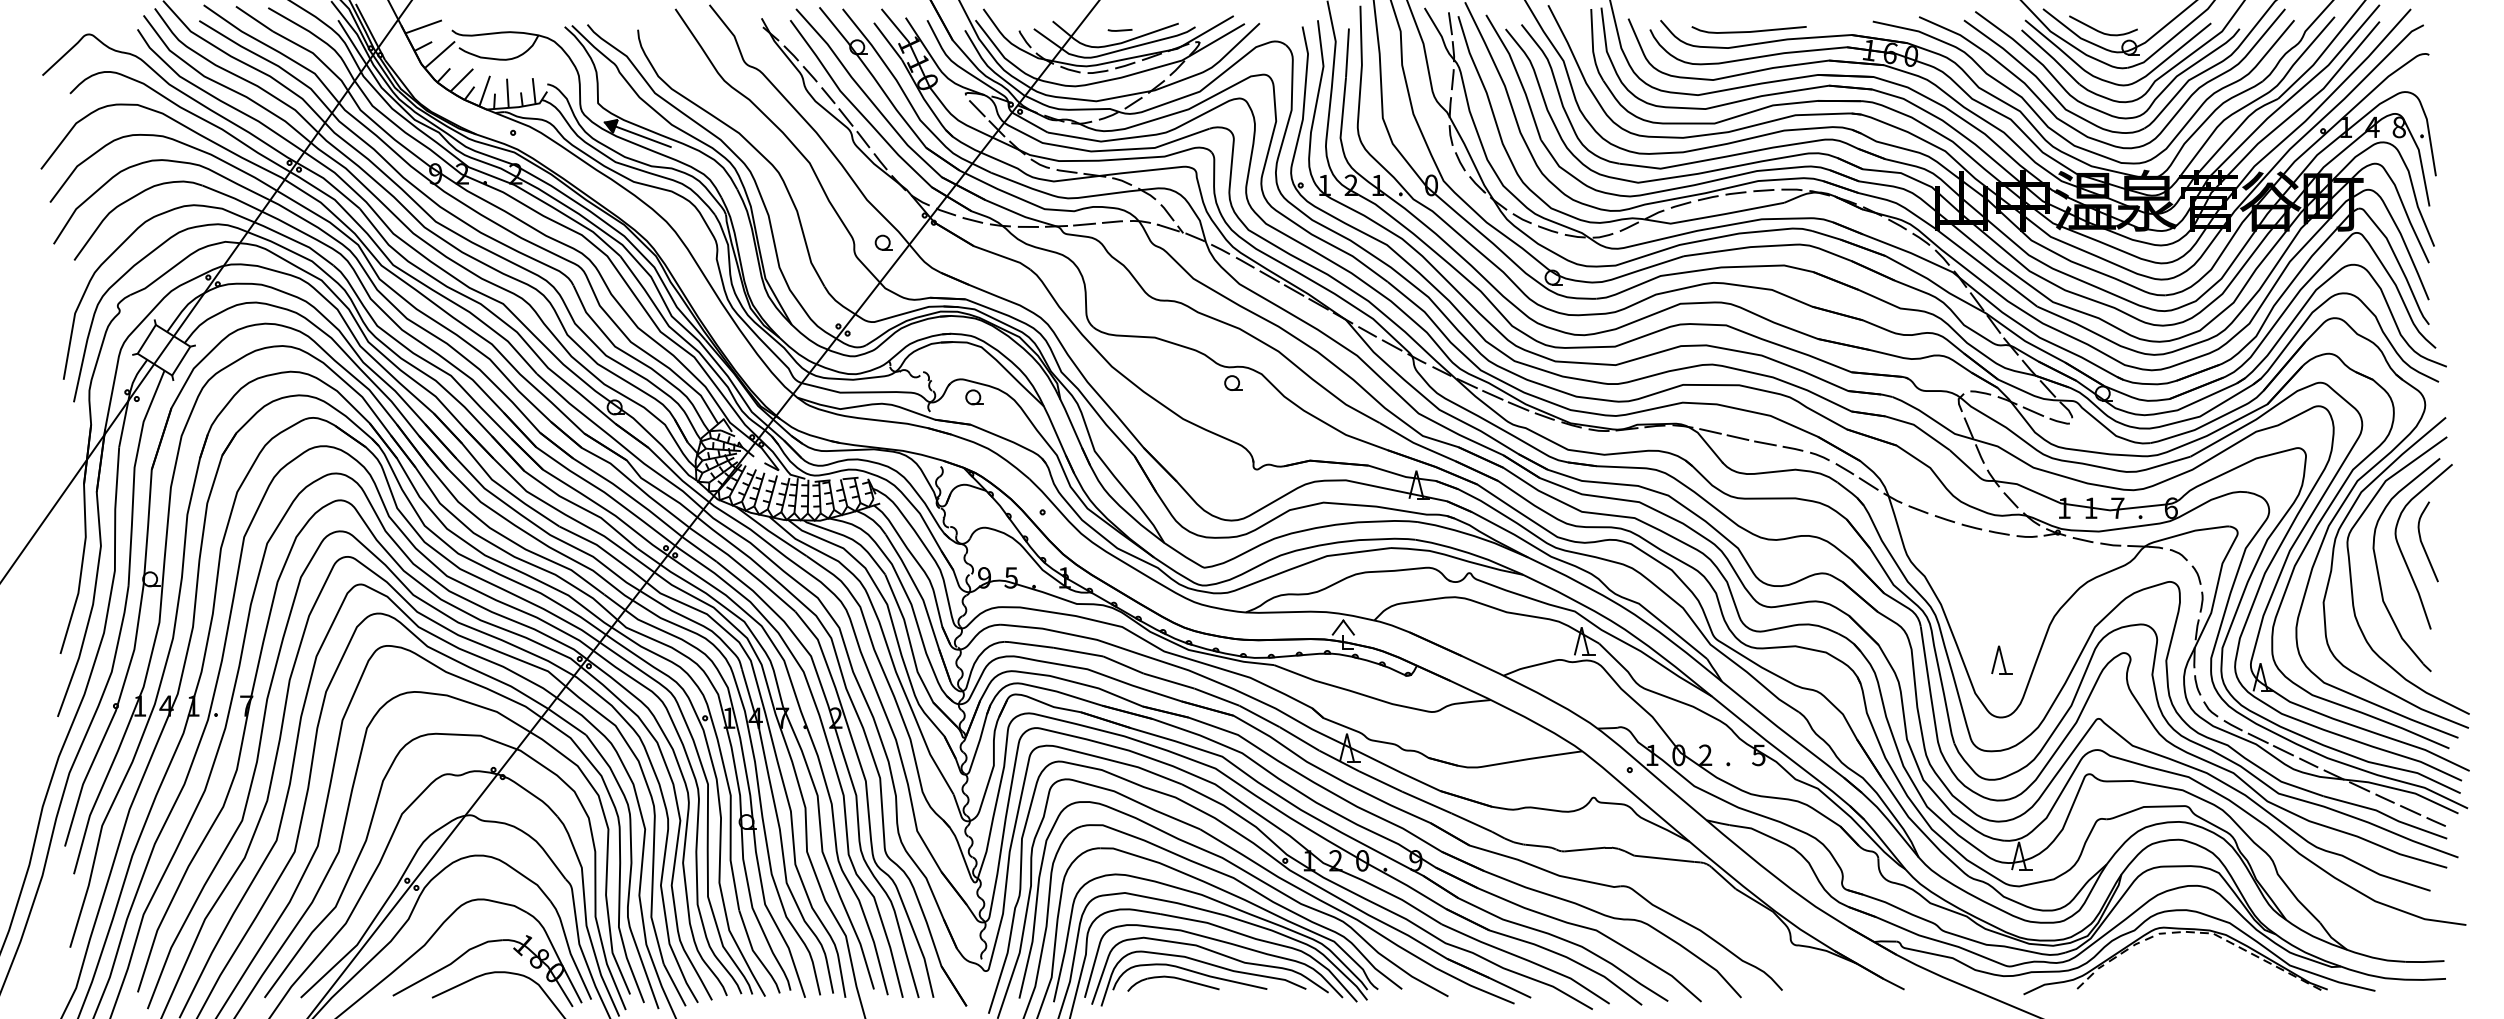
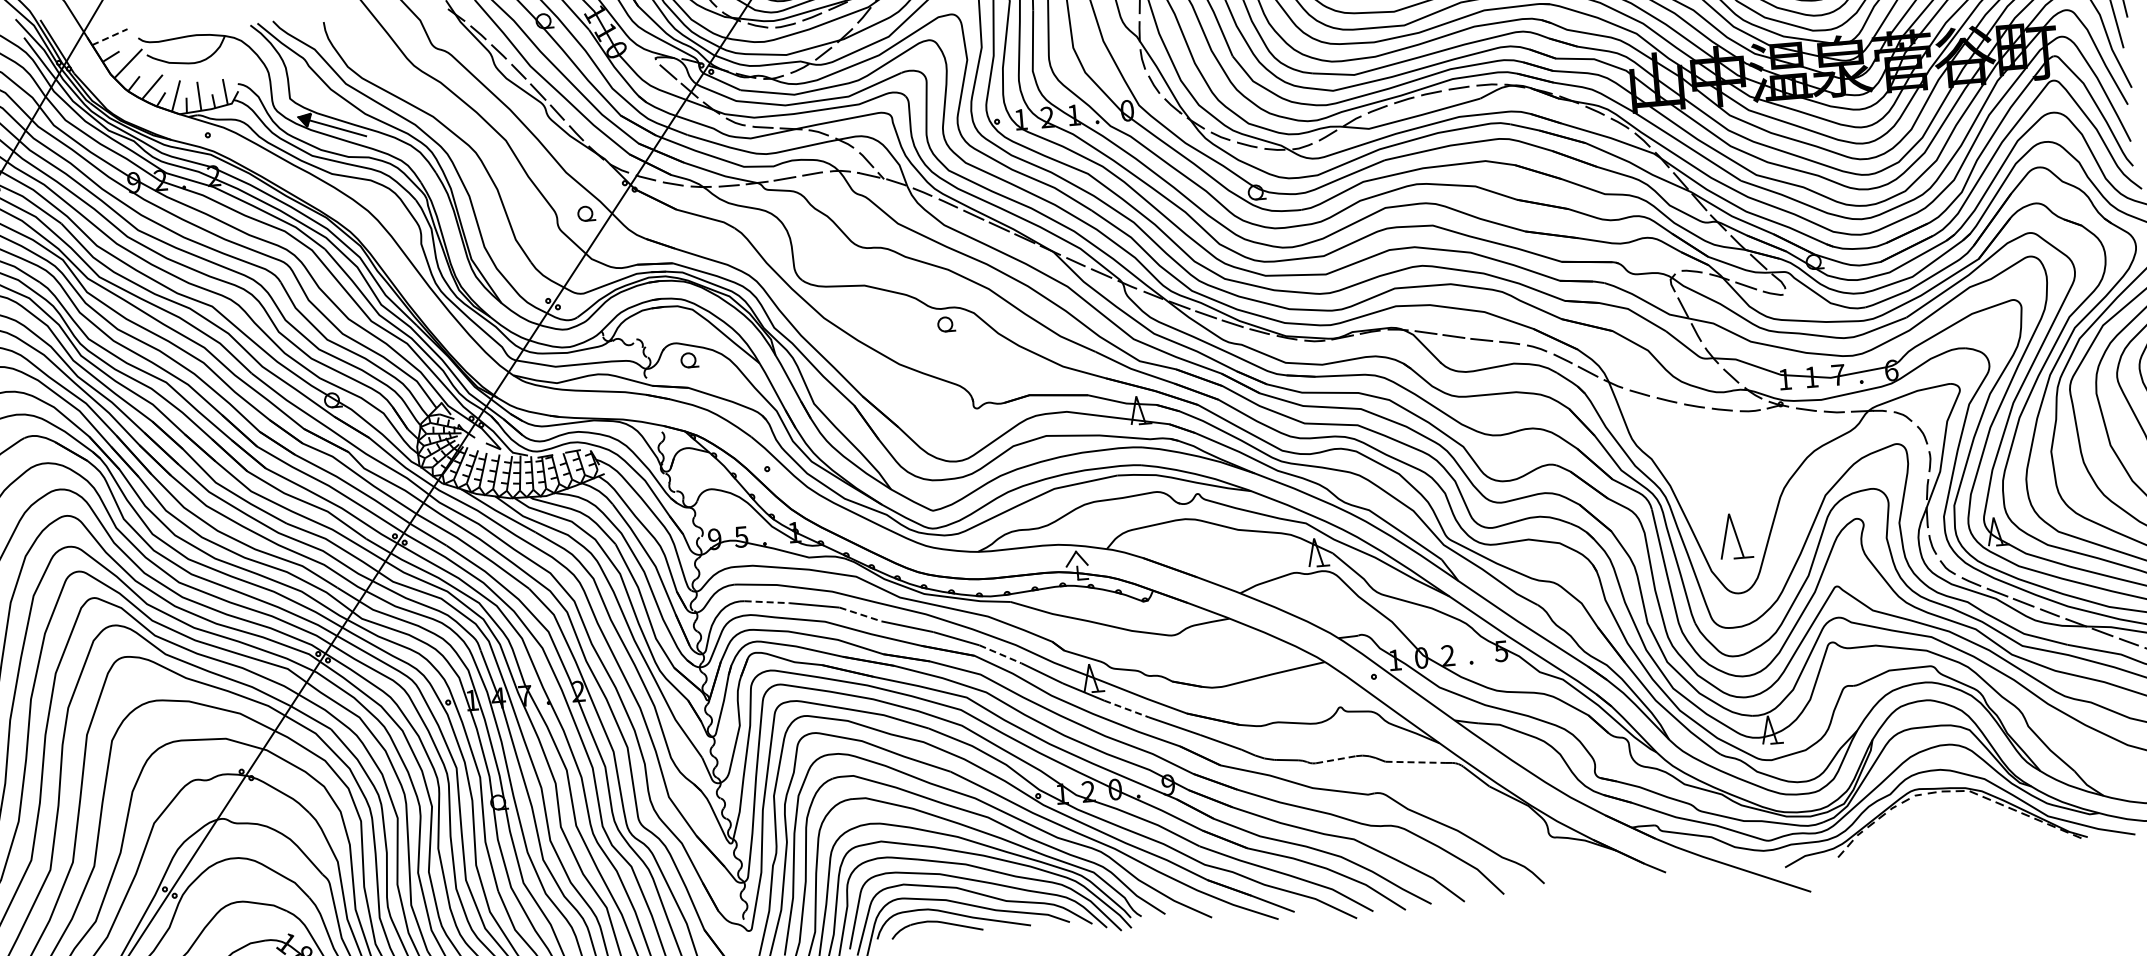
line: (424, 26) -> (110, 36), solid -> dashed
line: (1031, 644) -> (767, 601), solid -> dashed
part: (2001, 659) -> (1735, 535), size x1.6
line: (1123, 665) -> (860, 614), solid -> dashed
line: (1259, 716) -> (1000, 654), solid -> dashed
line: (1380, 781) -> (1126, 709), solid -> dashed
line: (1585, 849) -> (1336, 759), solid -> dashed
line: (1664, 858) -> (1415, 762), solid -> dashed

